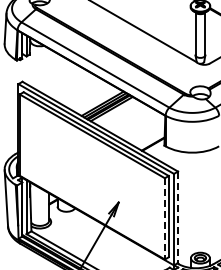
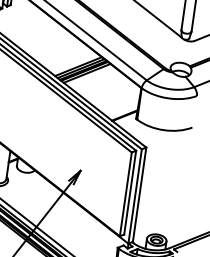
line: (178, 217) -> (140, 194), dashed -> solid
line: (164, 218) -> (125, 193), dashed -> solid

